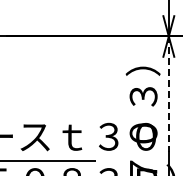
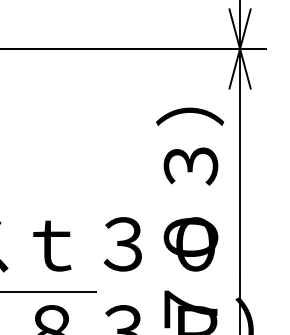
line: (168, 94) -> (239, 161), dashed -> solid

